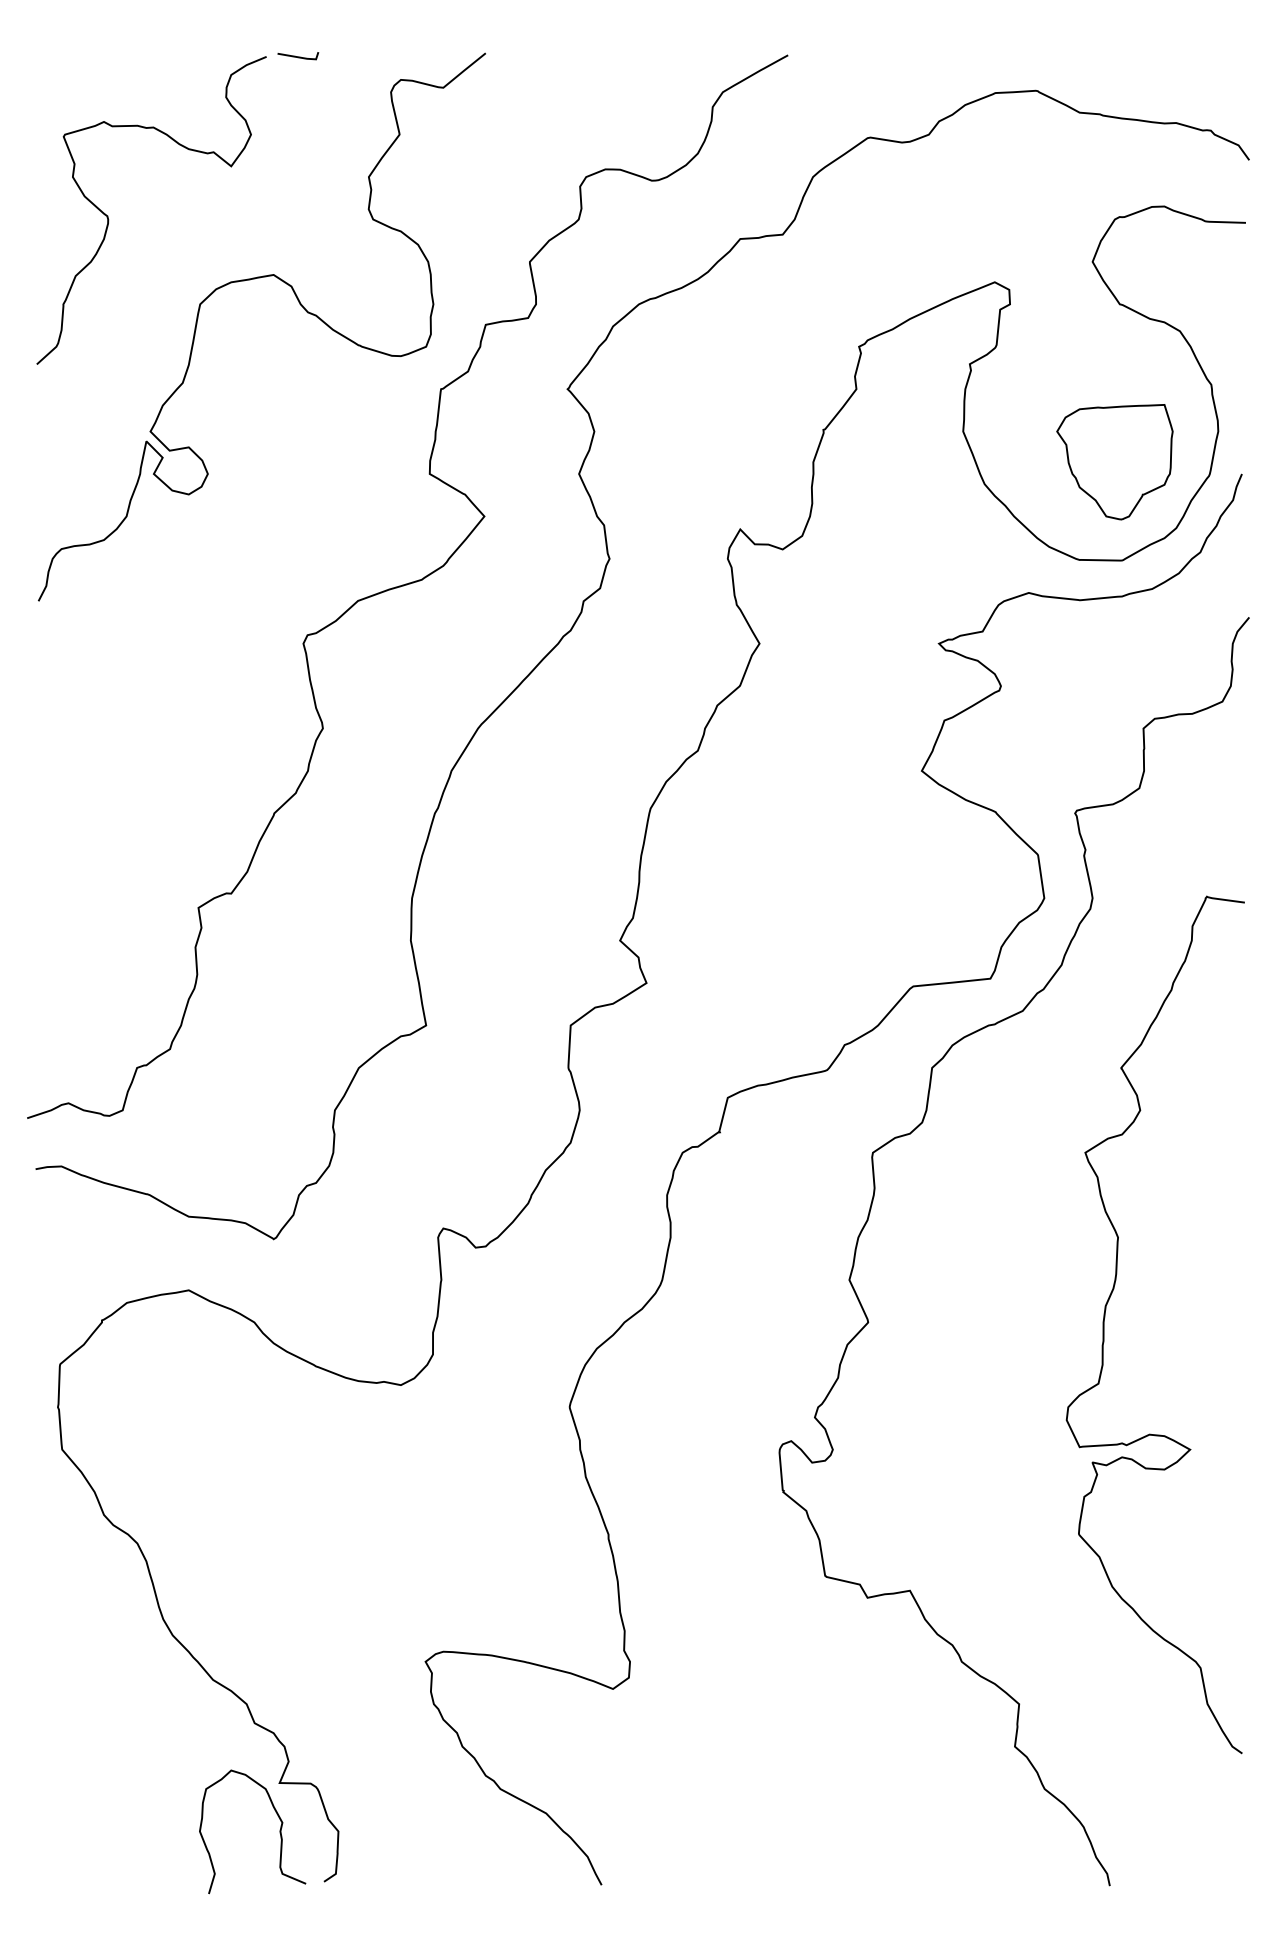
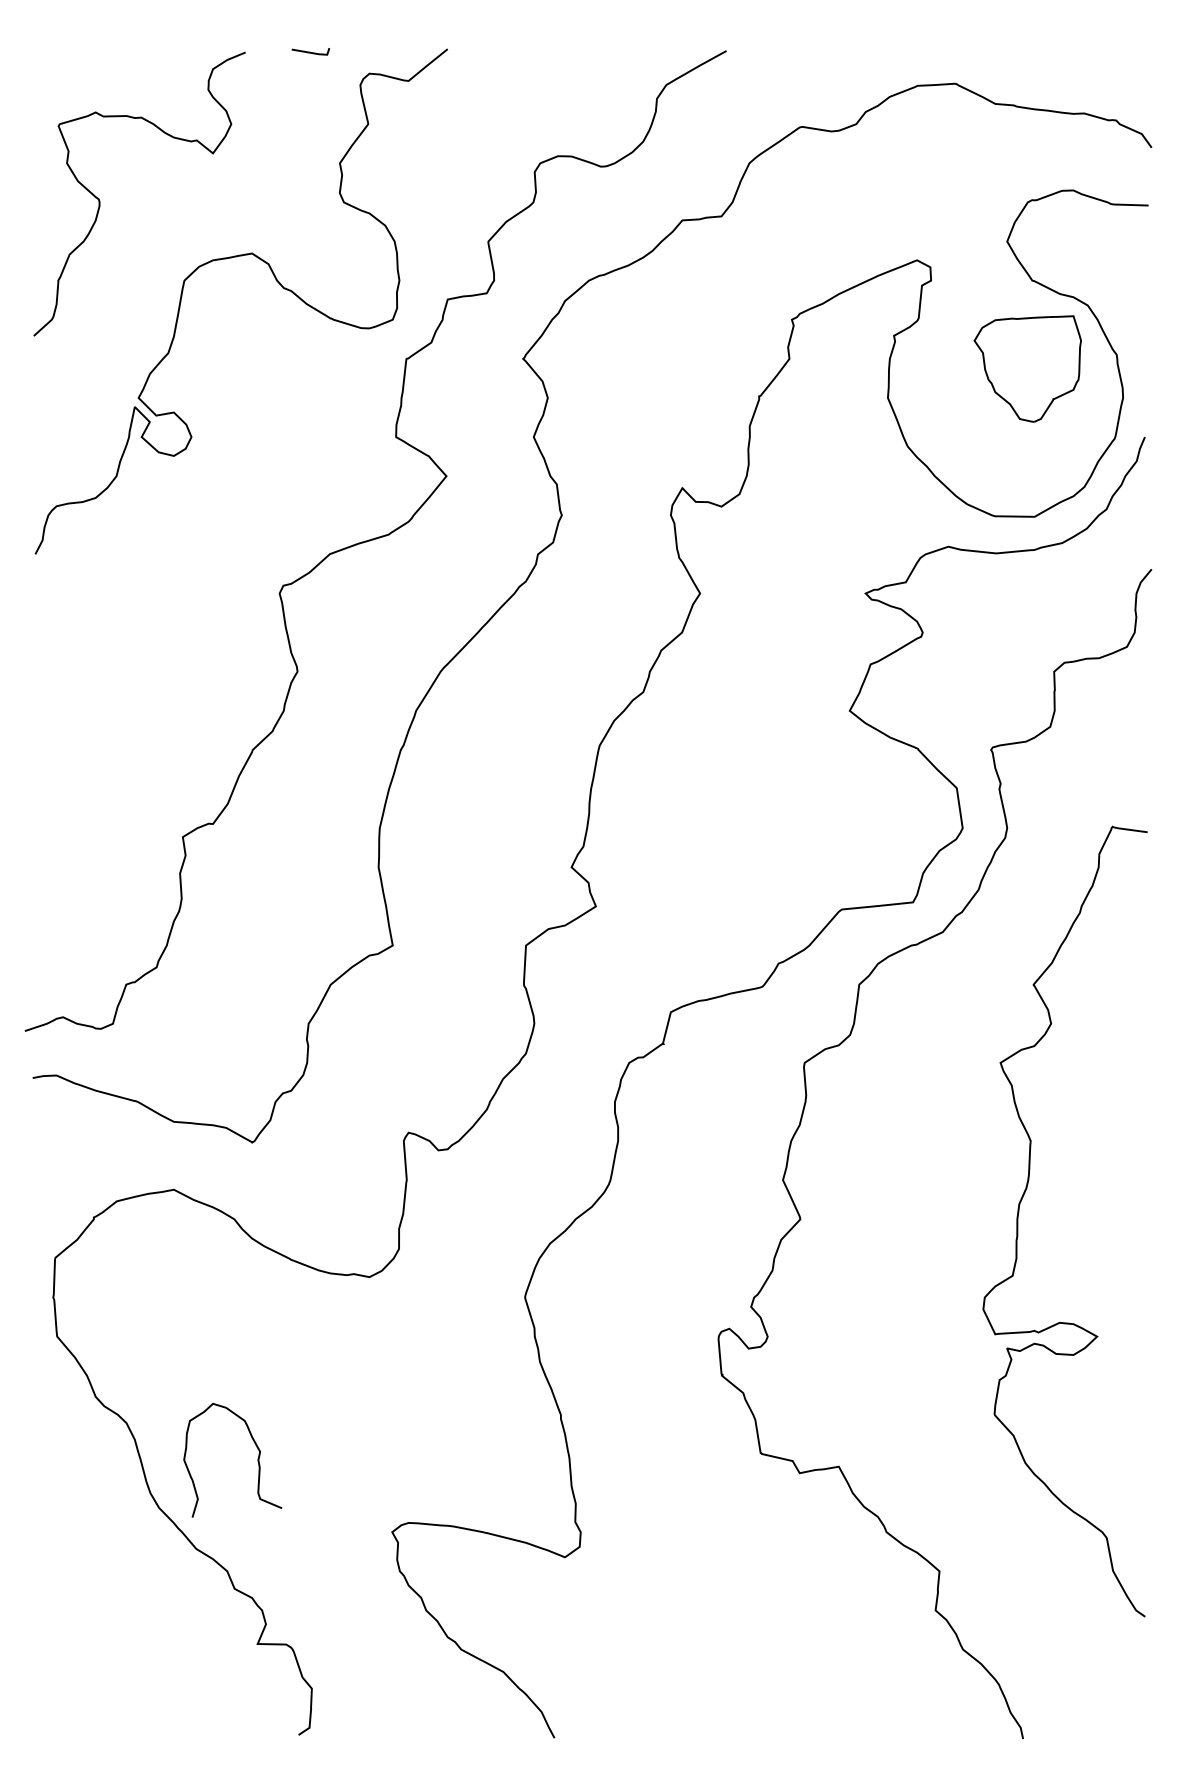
line: (298, 56) -> (311, 52), moved
part: (1114, 462) -> (1027, 369), moved
curve: (279, 1831) -> (257, 1460), moved

